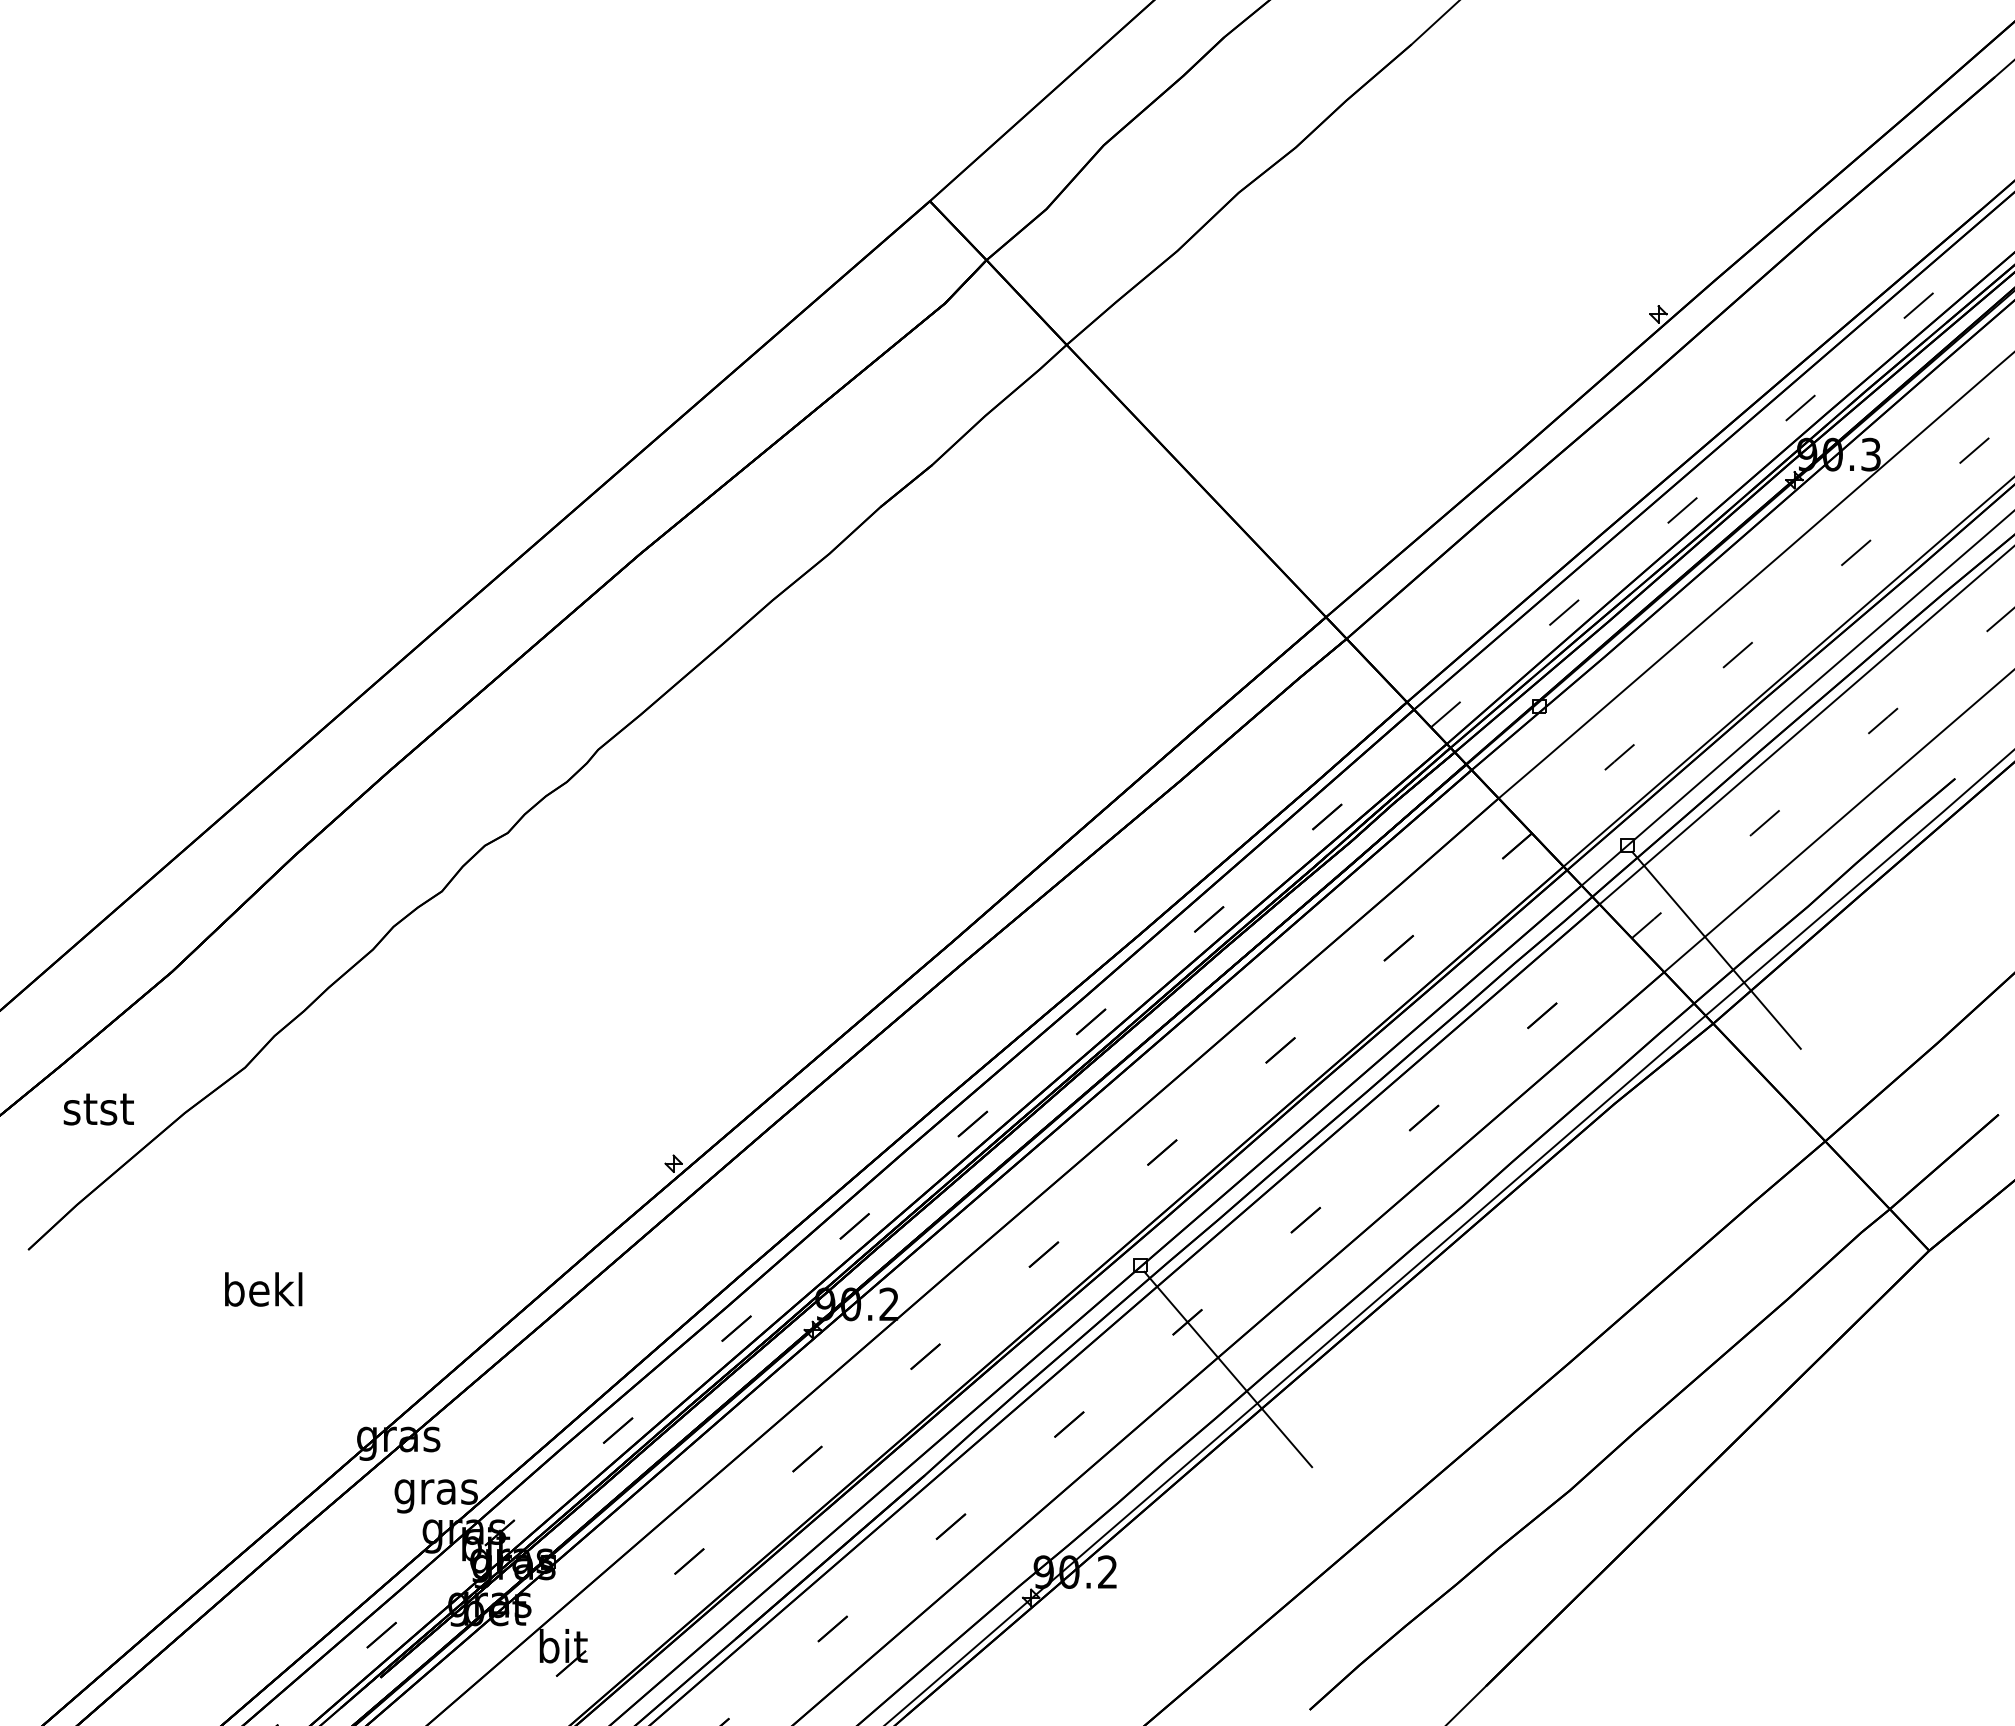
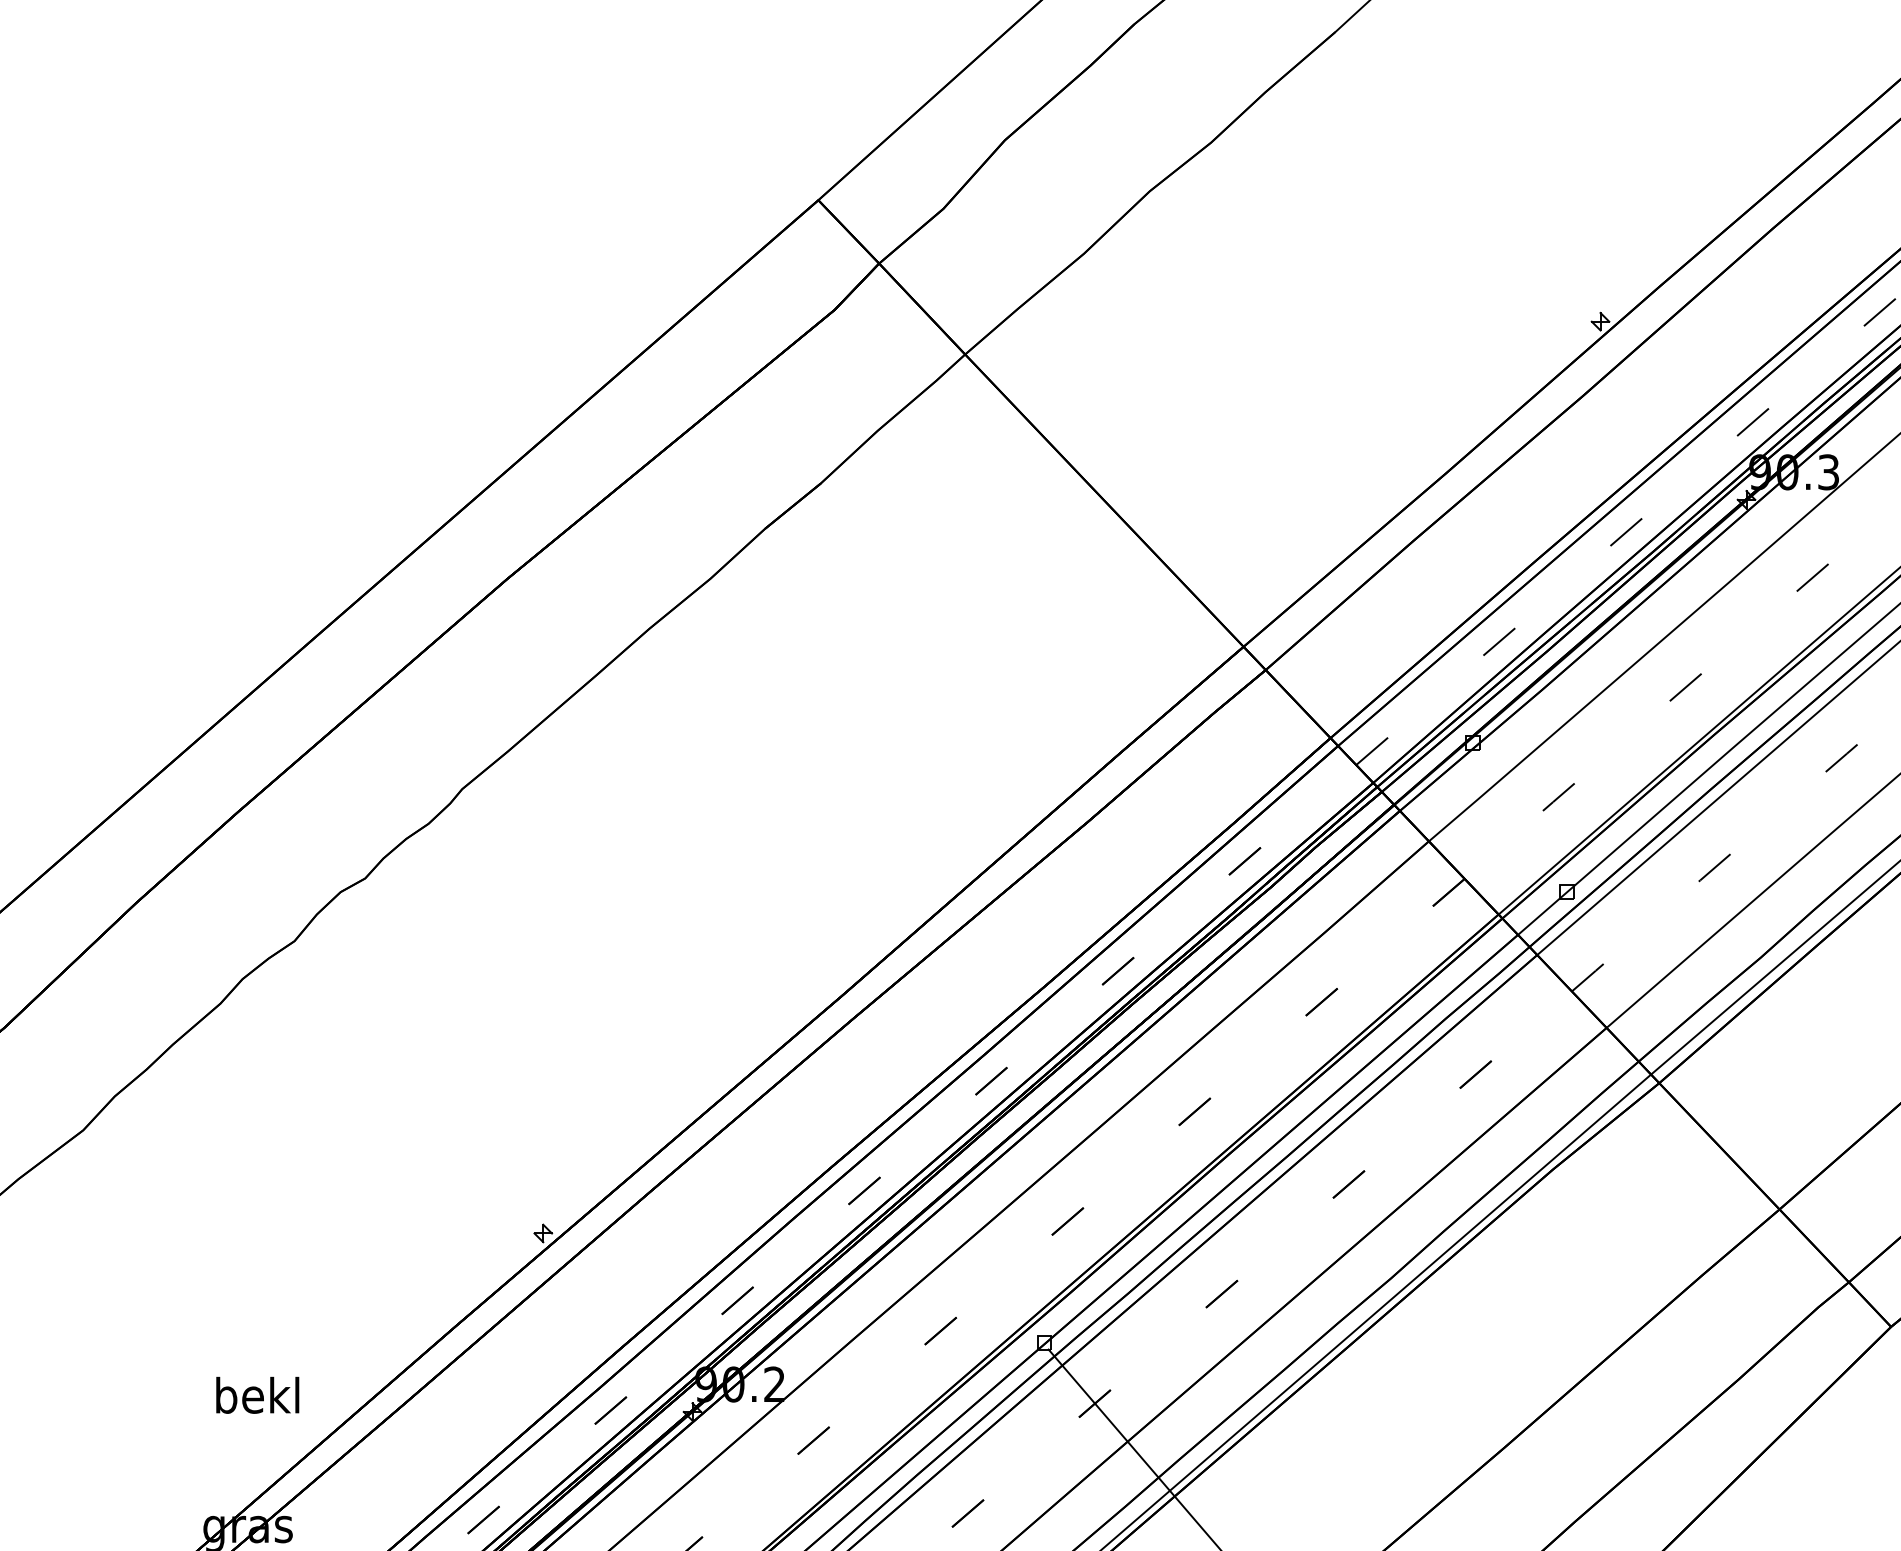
line: (1716, 950) -> (1662, 1004), removed
text: (263, 1289) -> (257, 1395), moved

